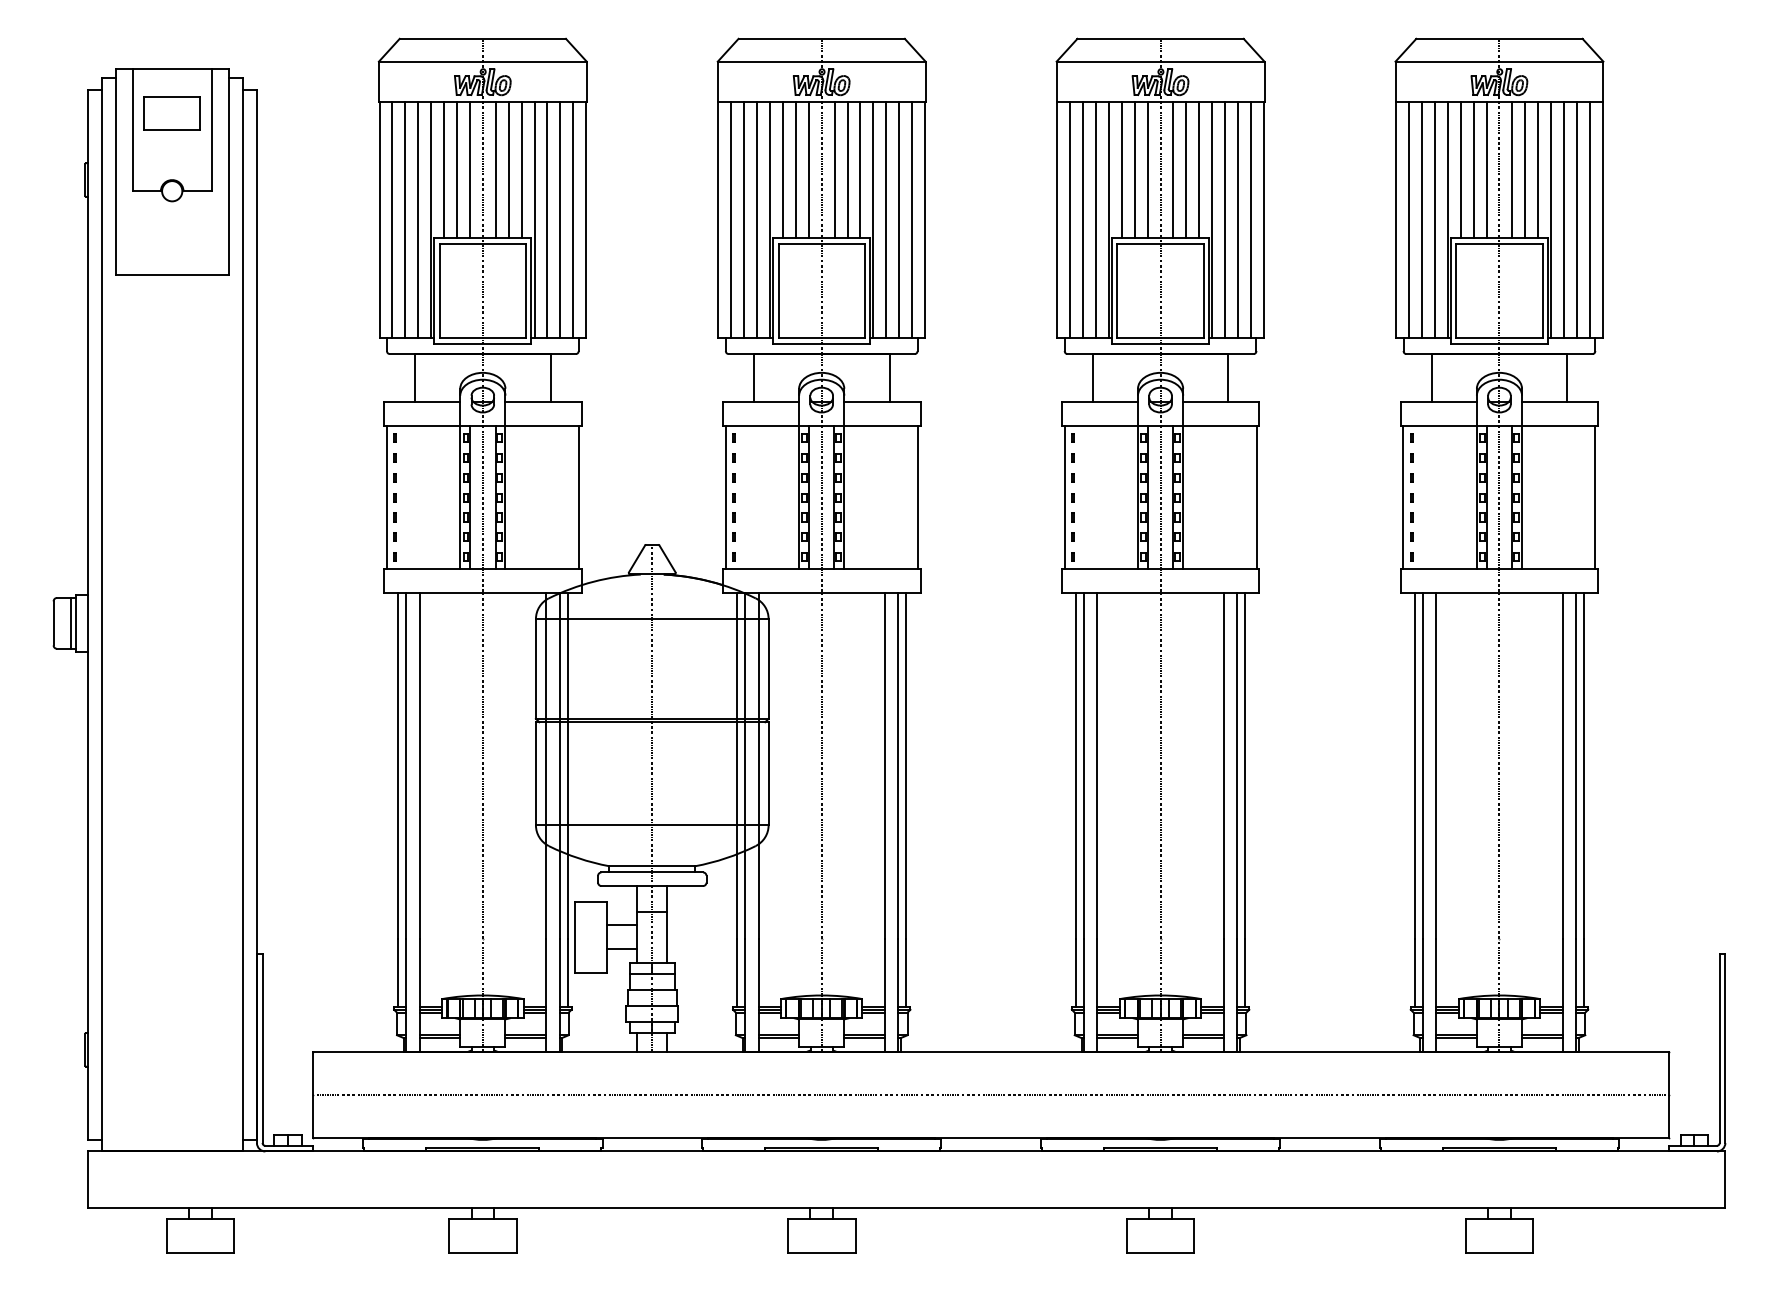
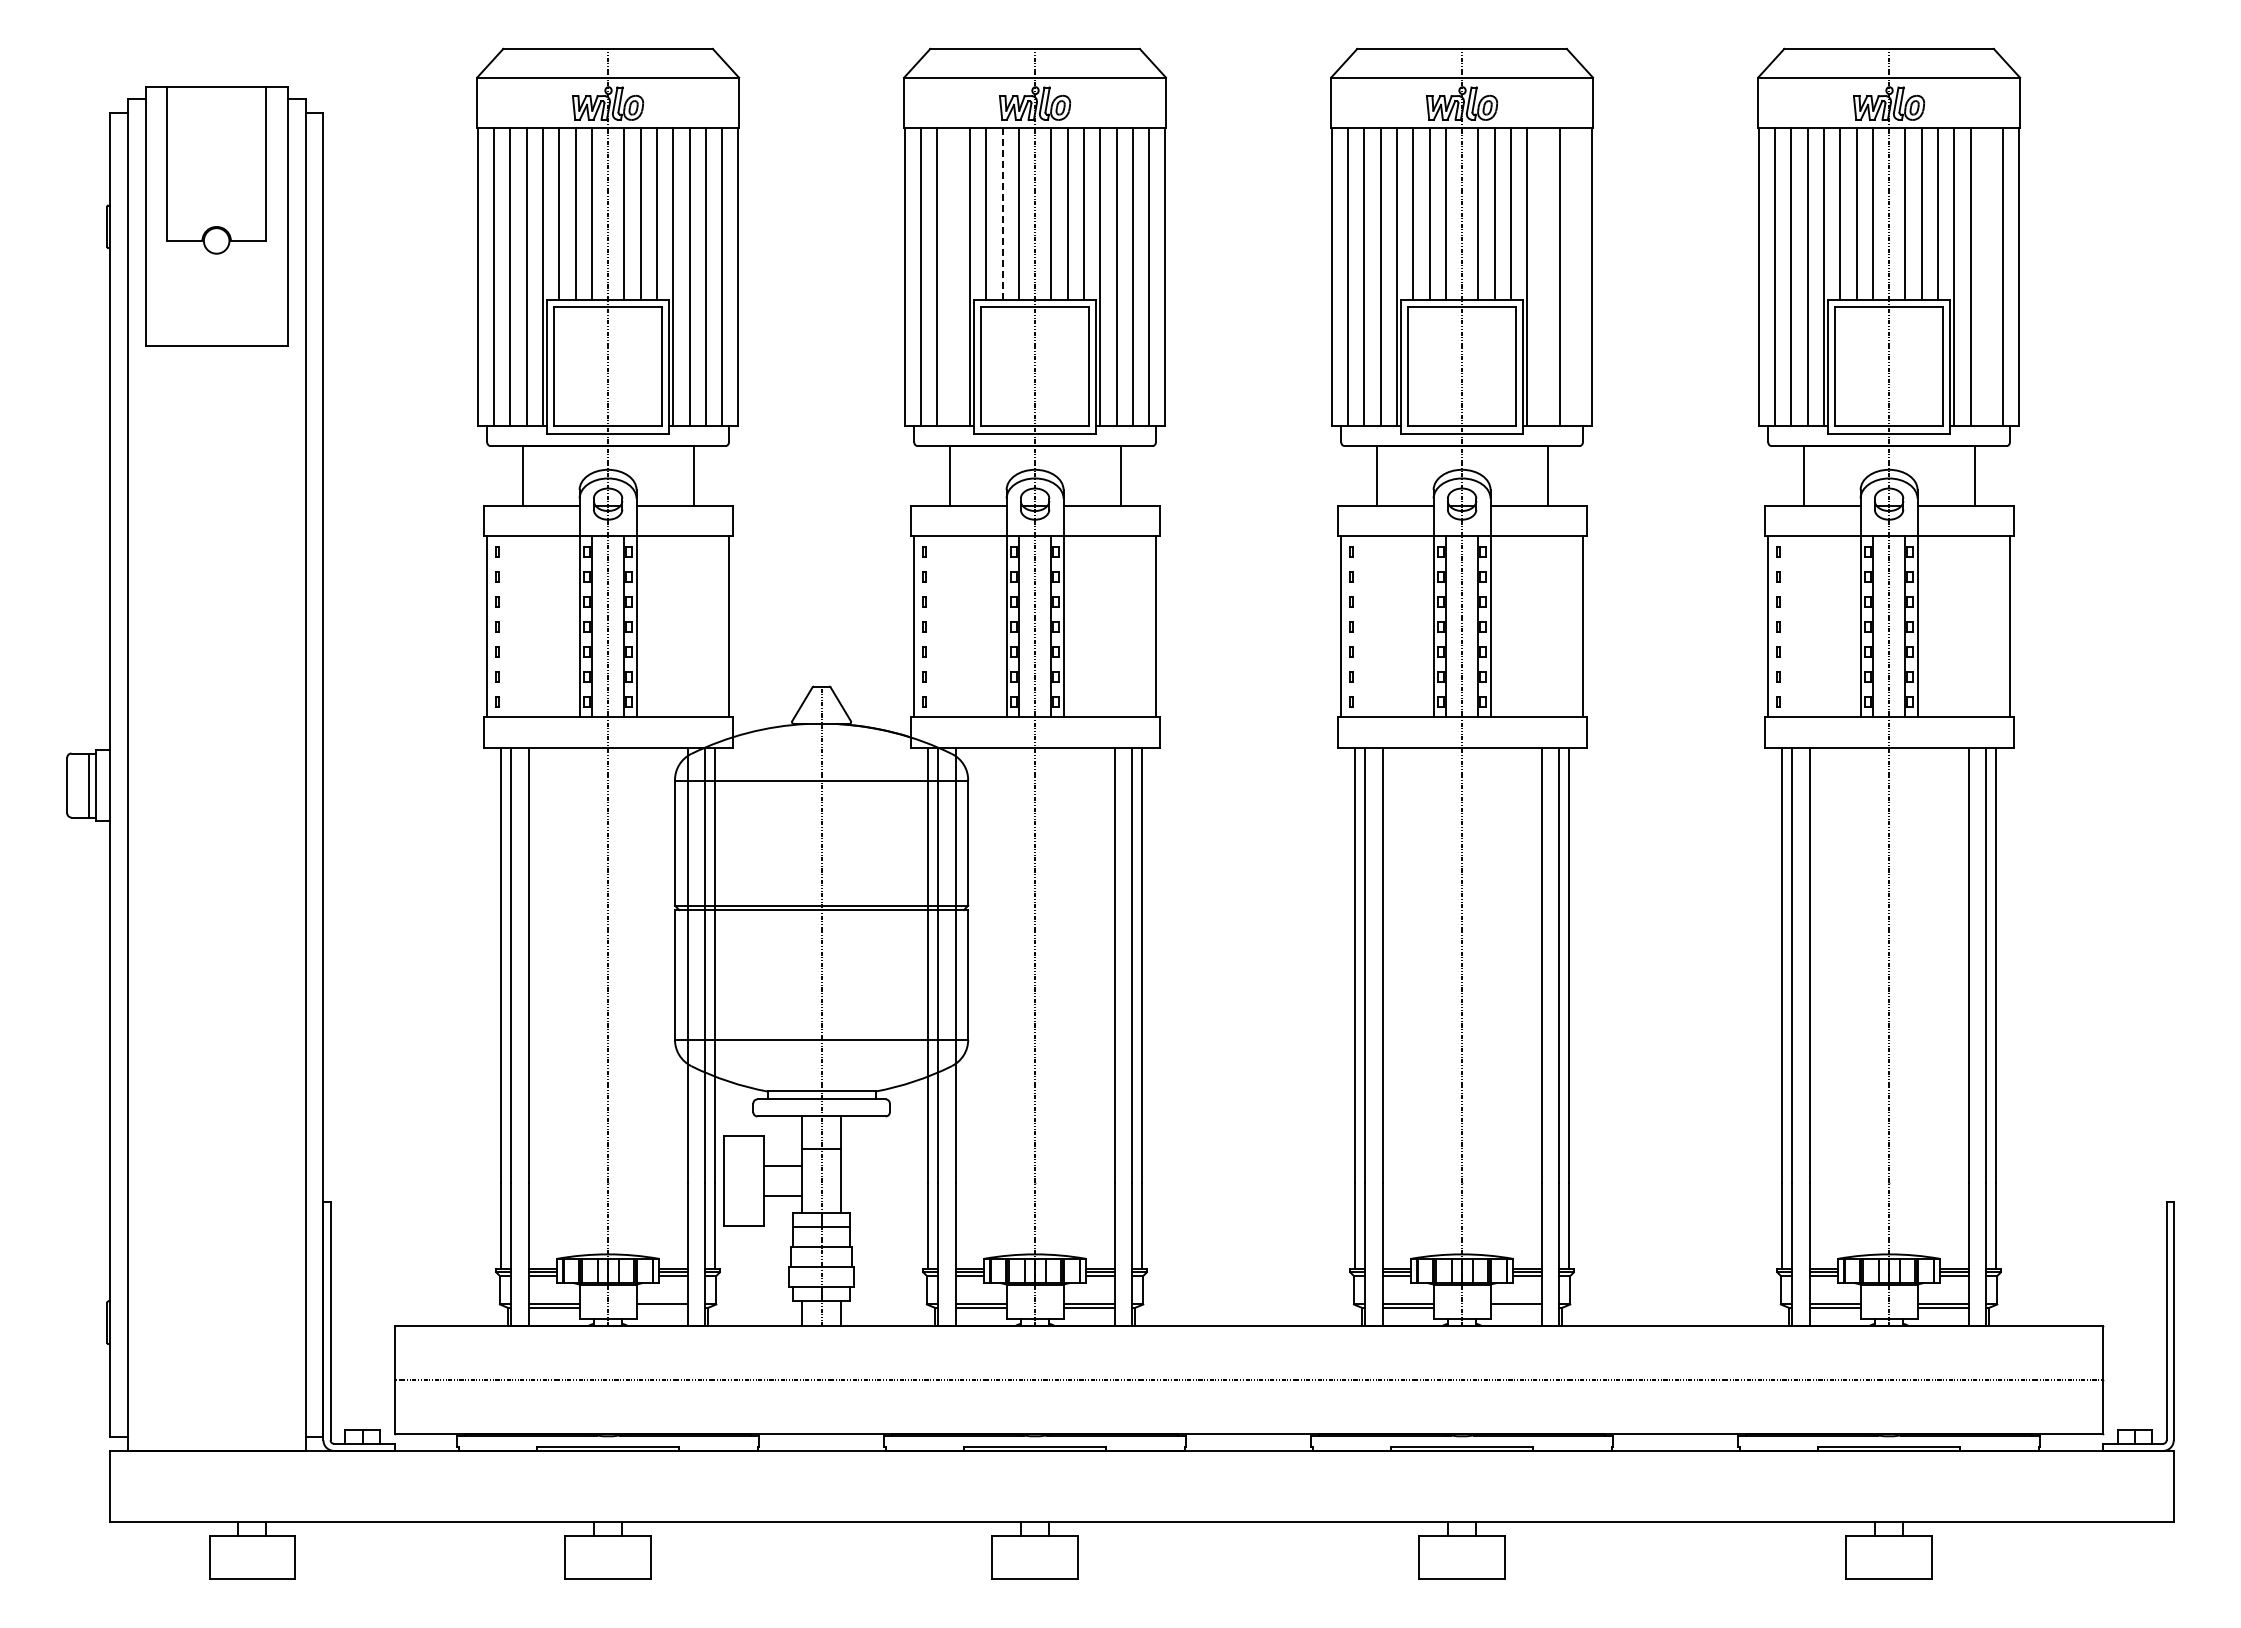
part: (172, 113) -> (216, 142), removed
line: (795, 169) -> (1002, 213), solid -> dashed
line: (756, 220) -> (953, 277), removed
line: (1225, 220) -> (1543, 277), removed
line: (1251, 220) -> (1576, 277), removed
line: (1576, 220) -> (1986, 277), removed
line: (525, 1038) -> (661, 1308), removed
line: (1202, 1038) -> (1515, 1308), removed

